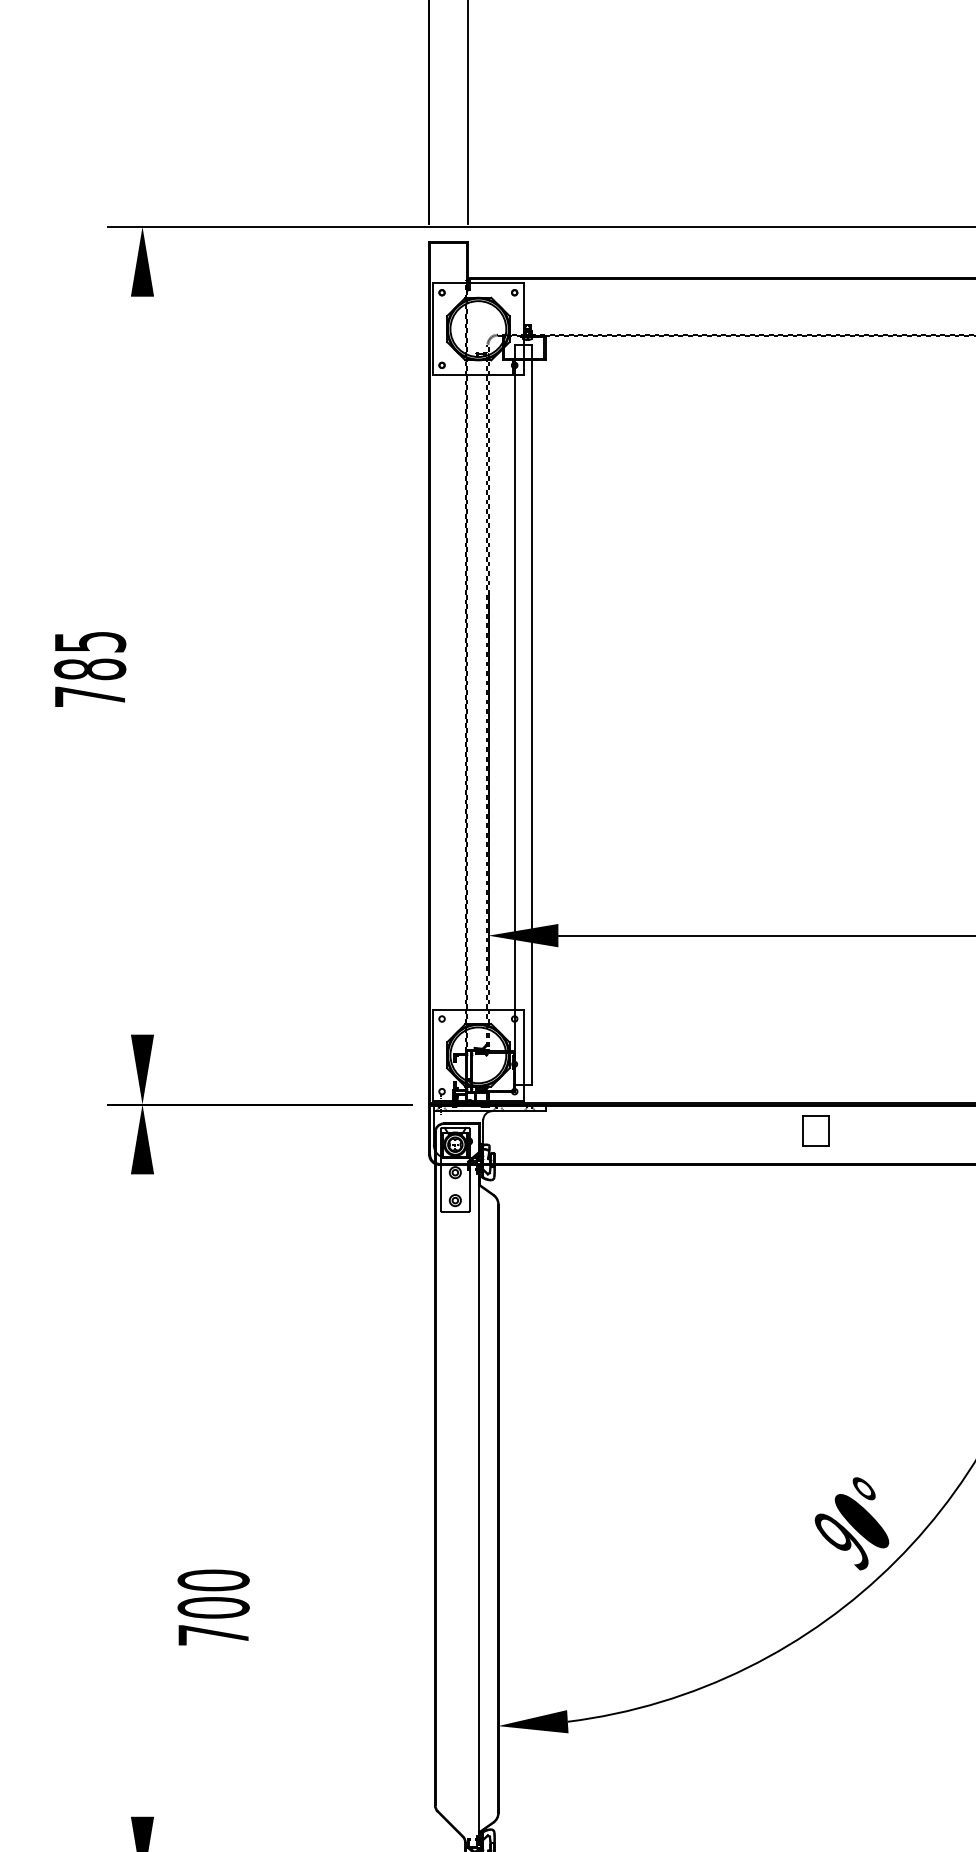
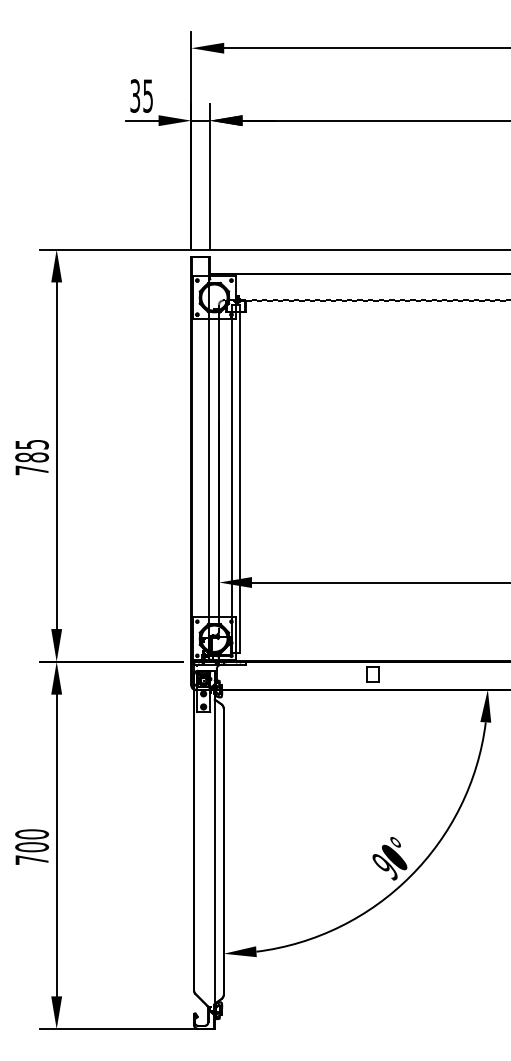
line: (142, 665) -> (56, 455), added
line: (142, 1495) -> (56, 845), added
text: (212, 1606) -> (31, 846), moved

